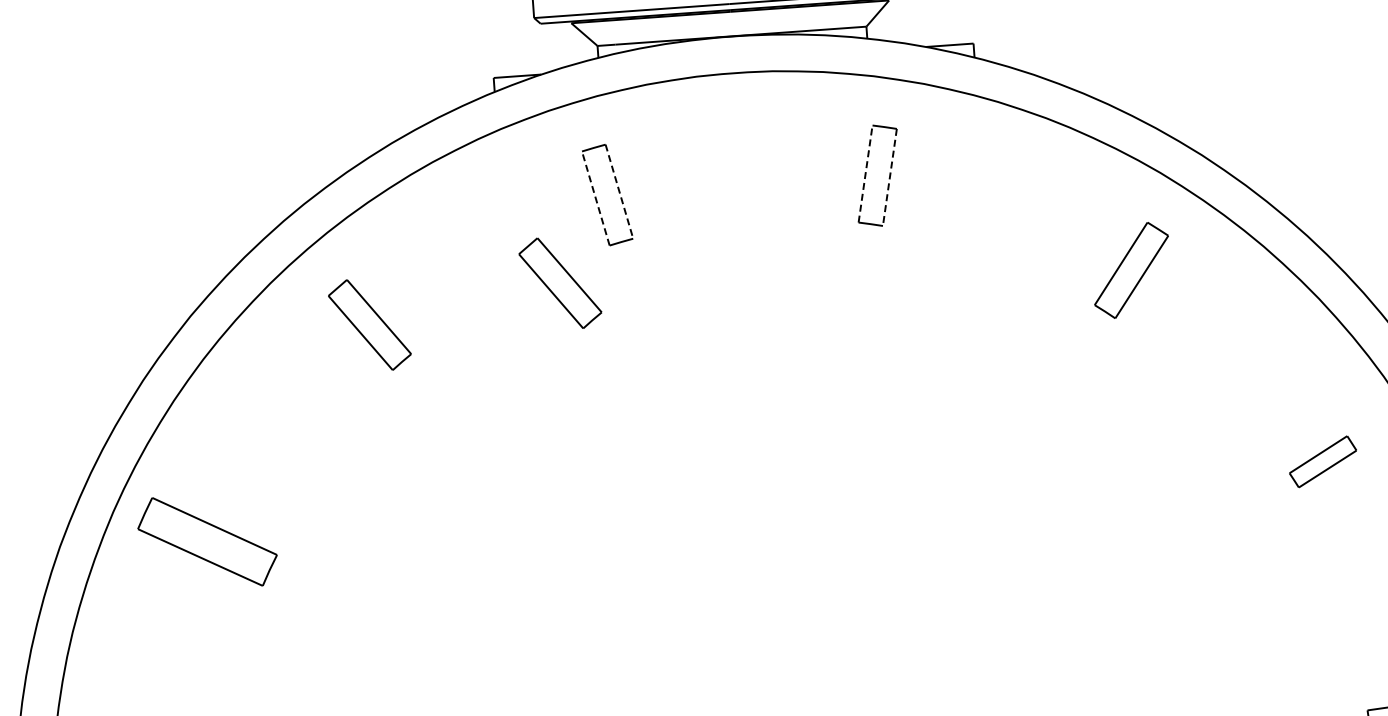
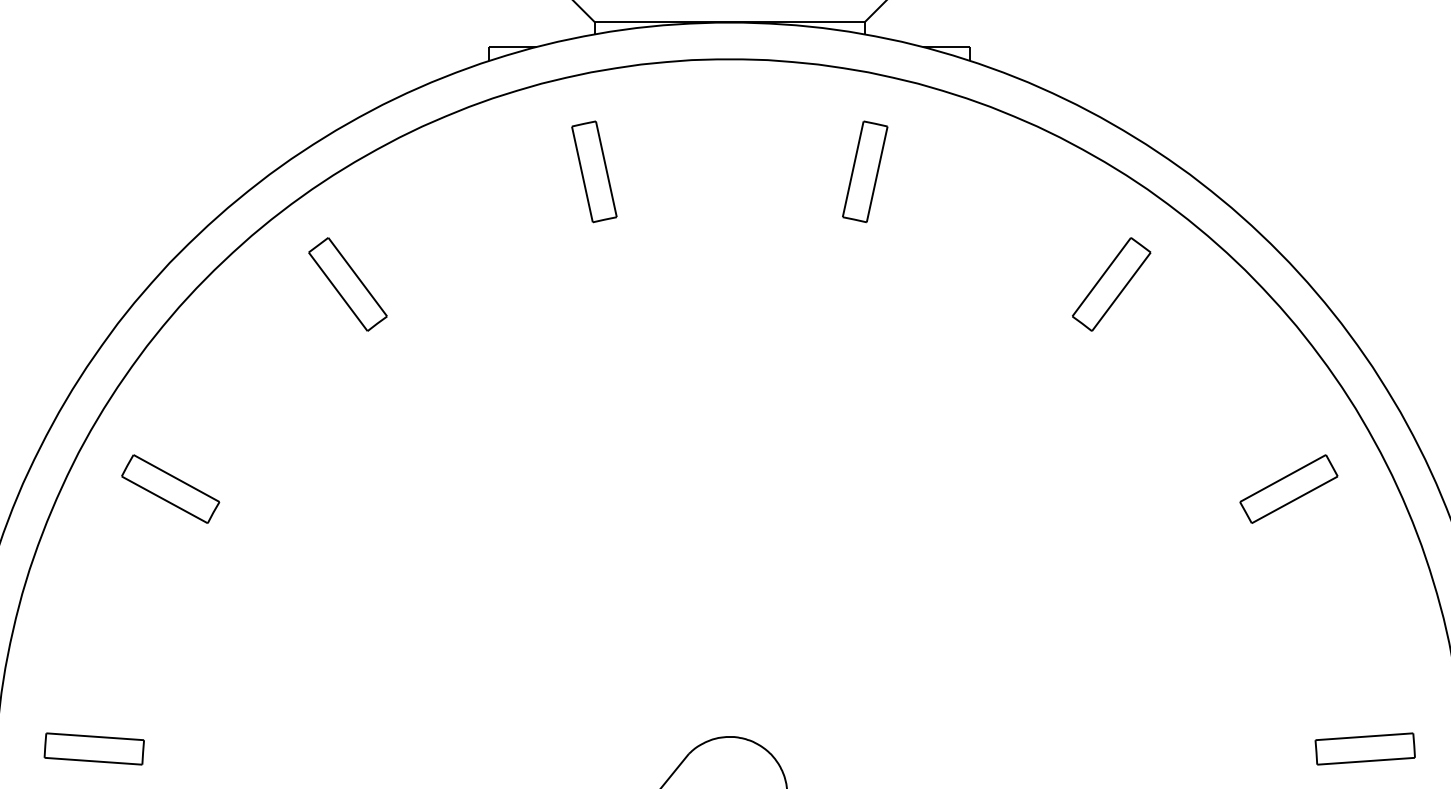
line: (865, 173) -> (853, 168), dashed -> solid
line: (890, 177) -> (877, 174), dashed -> solid
line: (619, 191) -> (606, 169), dashed -> solid
line: (595, 197) -> (582, 173), dashed -> solid
part: (559, 283) -> (540, 256), removed
part: (1322, 461) -> (1288, 488), size x1.43
part: (207, 541) -> (170, 488), size x0.71

